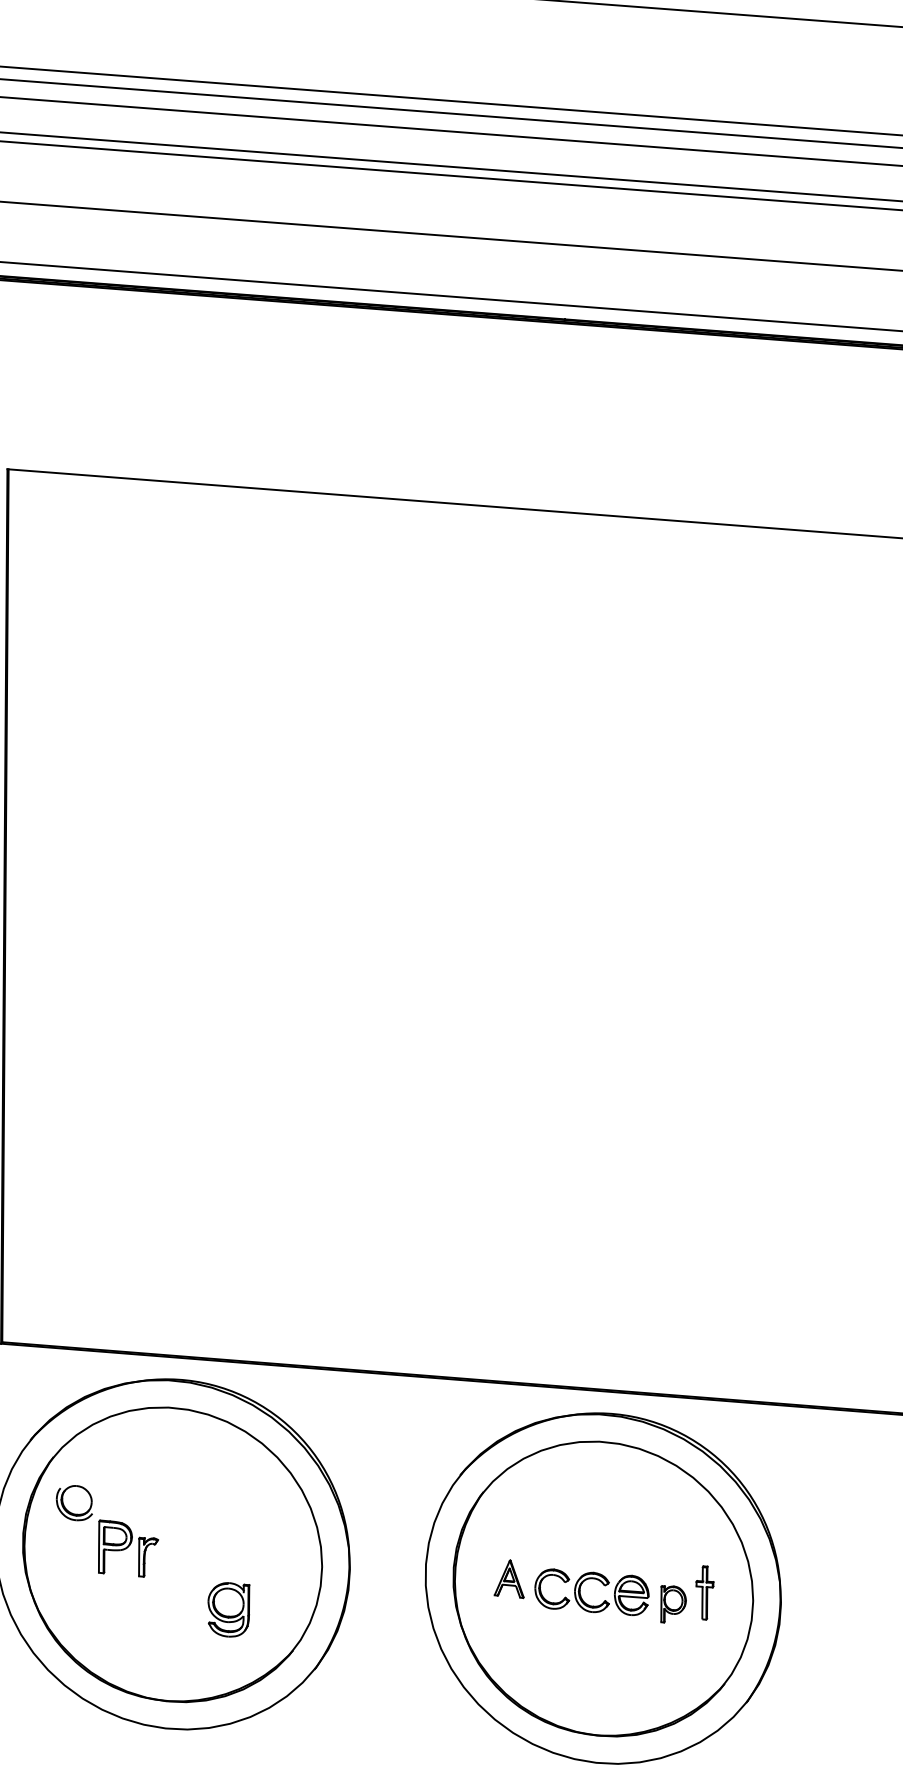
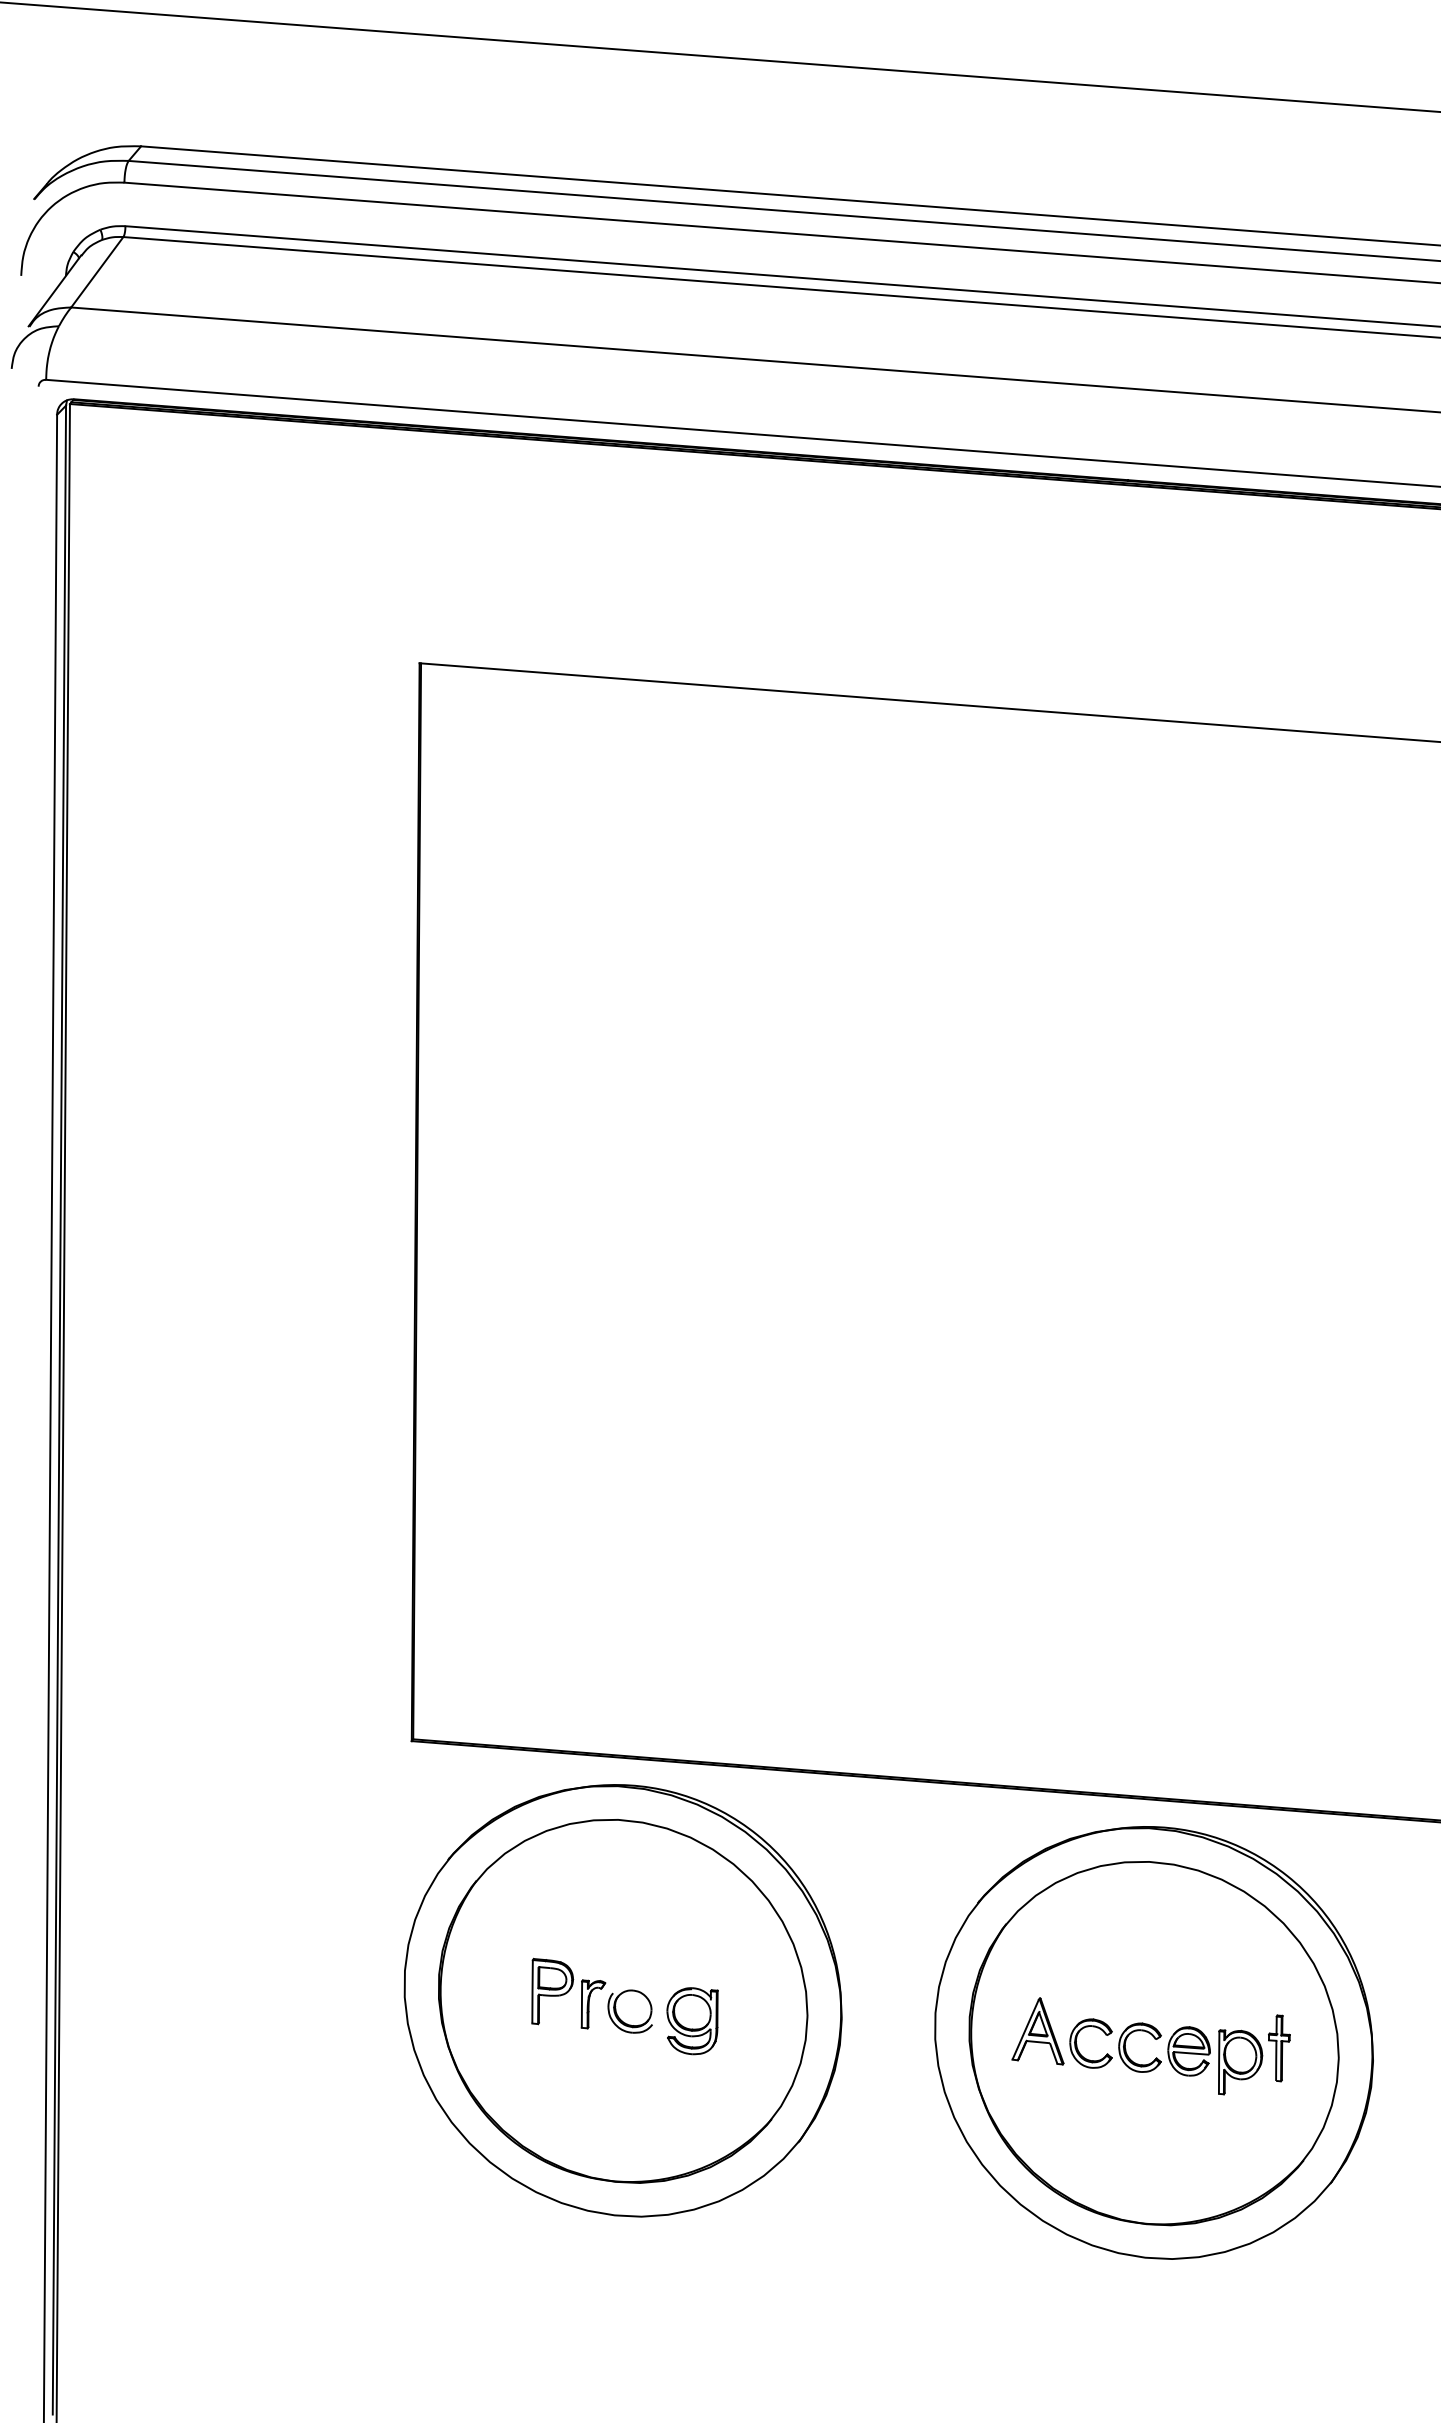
part: (73, 1503) -> (629, 2011), moved
part: (508, 1579) -> (1037, 2031), size x1.43
part: (673, 1604) -> (1240, 2062), size x1.43
part: (228, 1610) -> (692, 2021), moved

